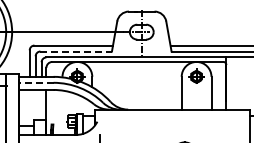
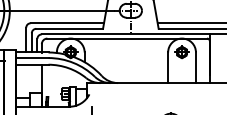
line: (76, 51) -> (69, 28), dashed -> solid
line: (35, 82) -> (31, 57), dashed -> solid

